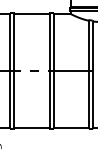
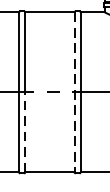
line: (49, 70) -> (74, 91), solid -> dashed
line: (14, 98) -> (25, 131), solid -> dashed

